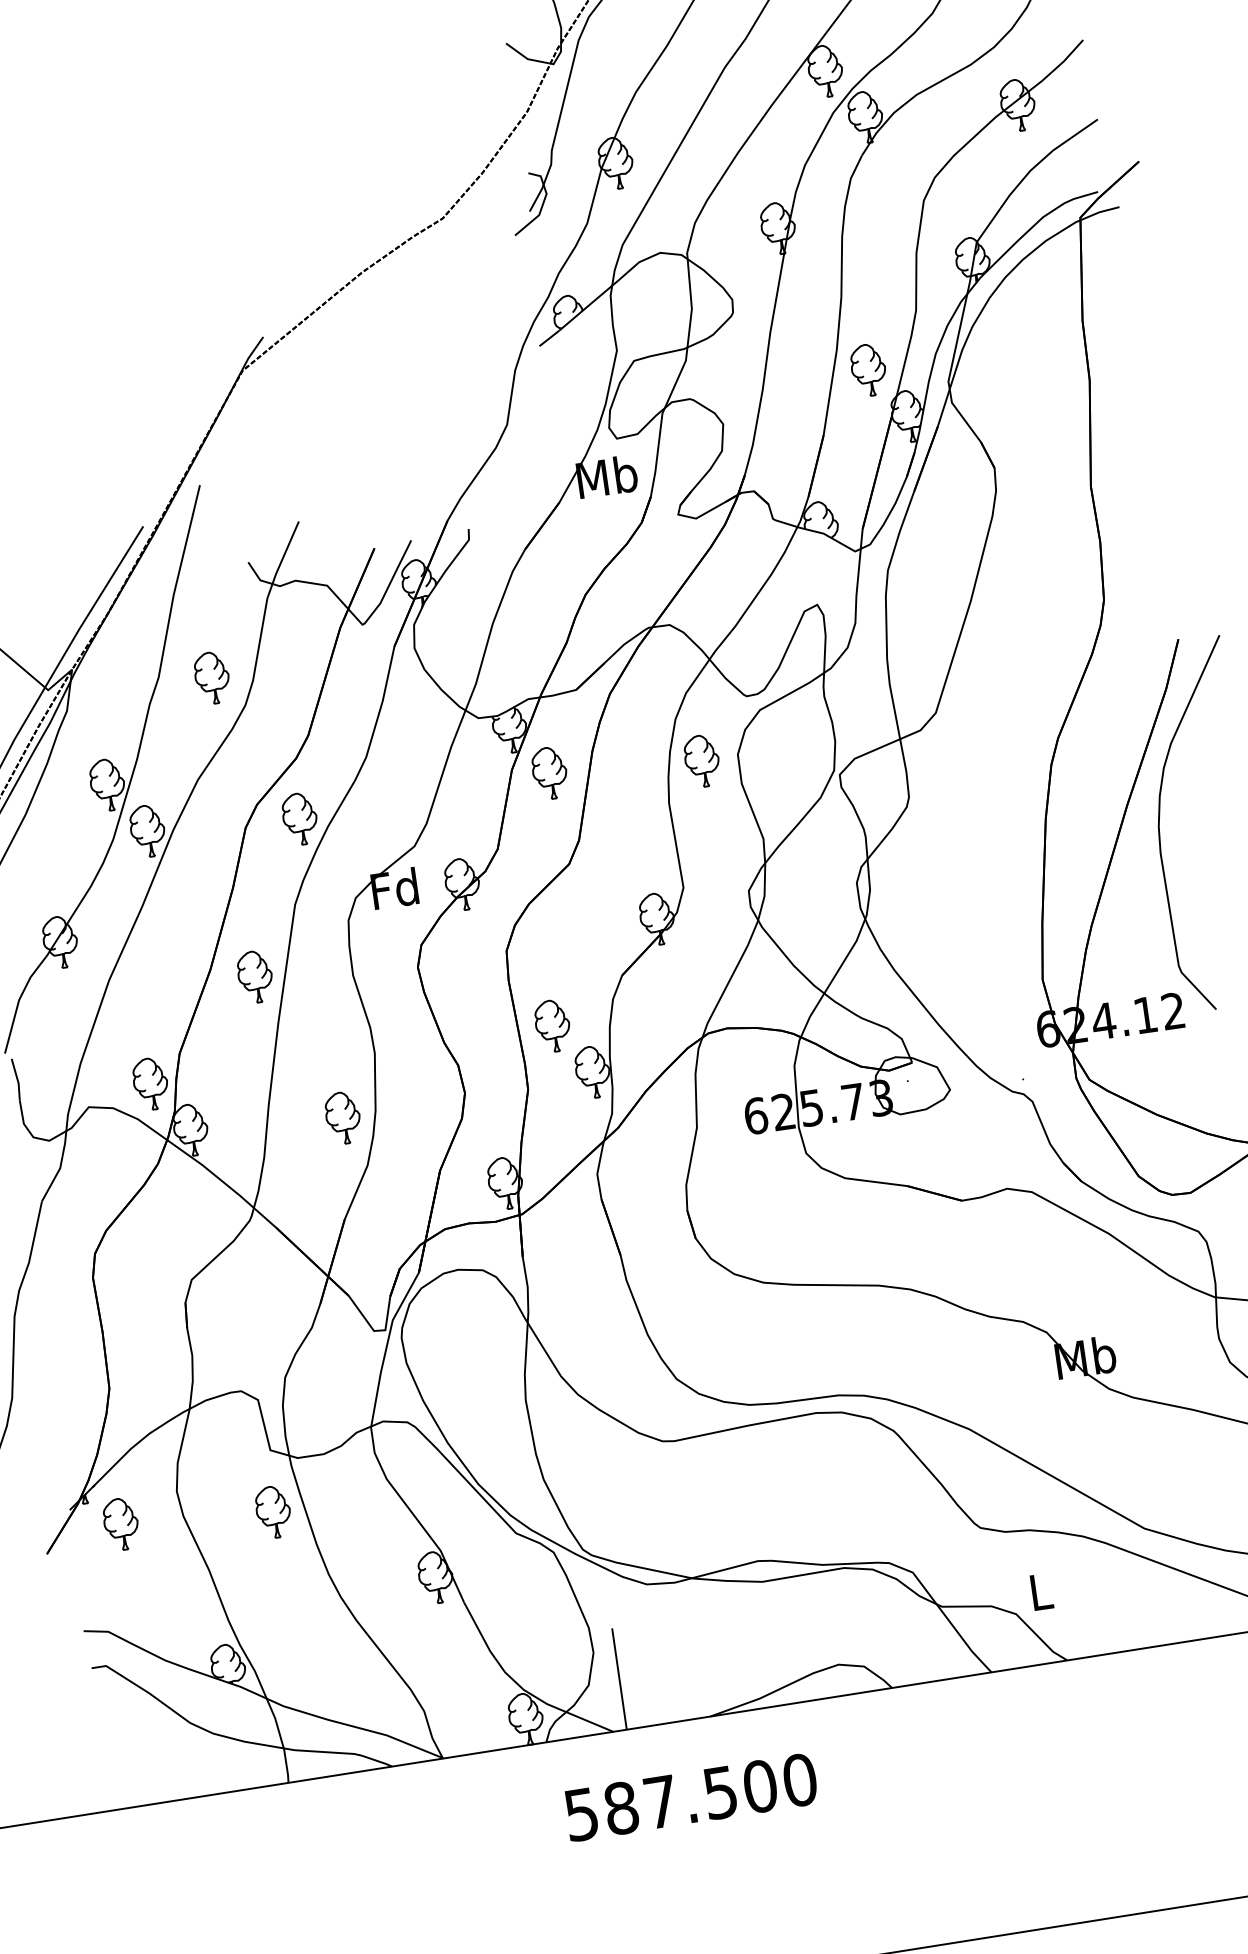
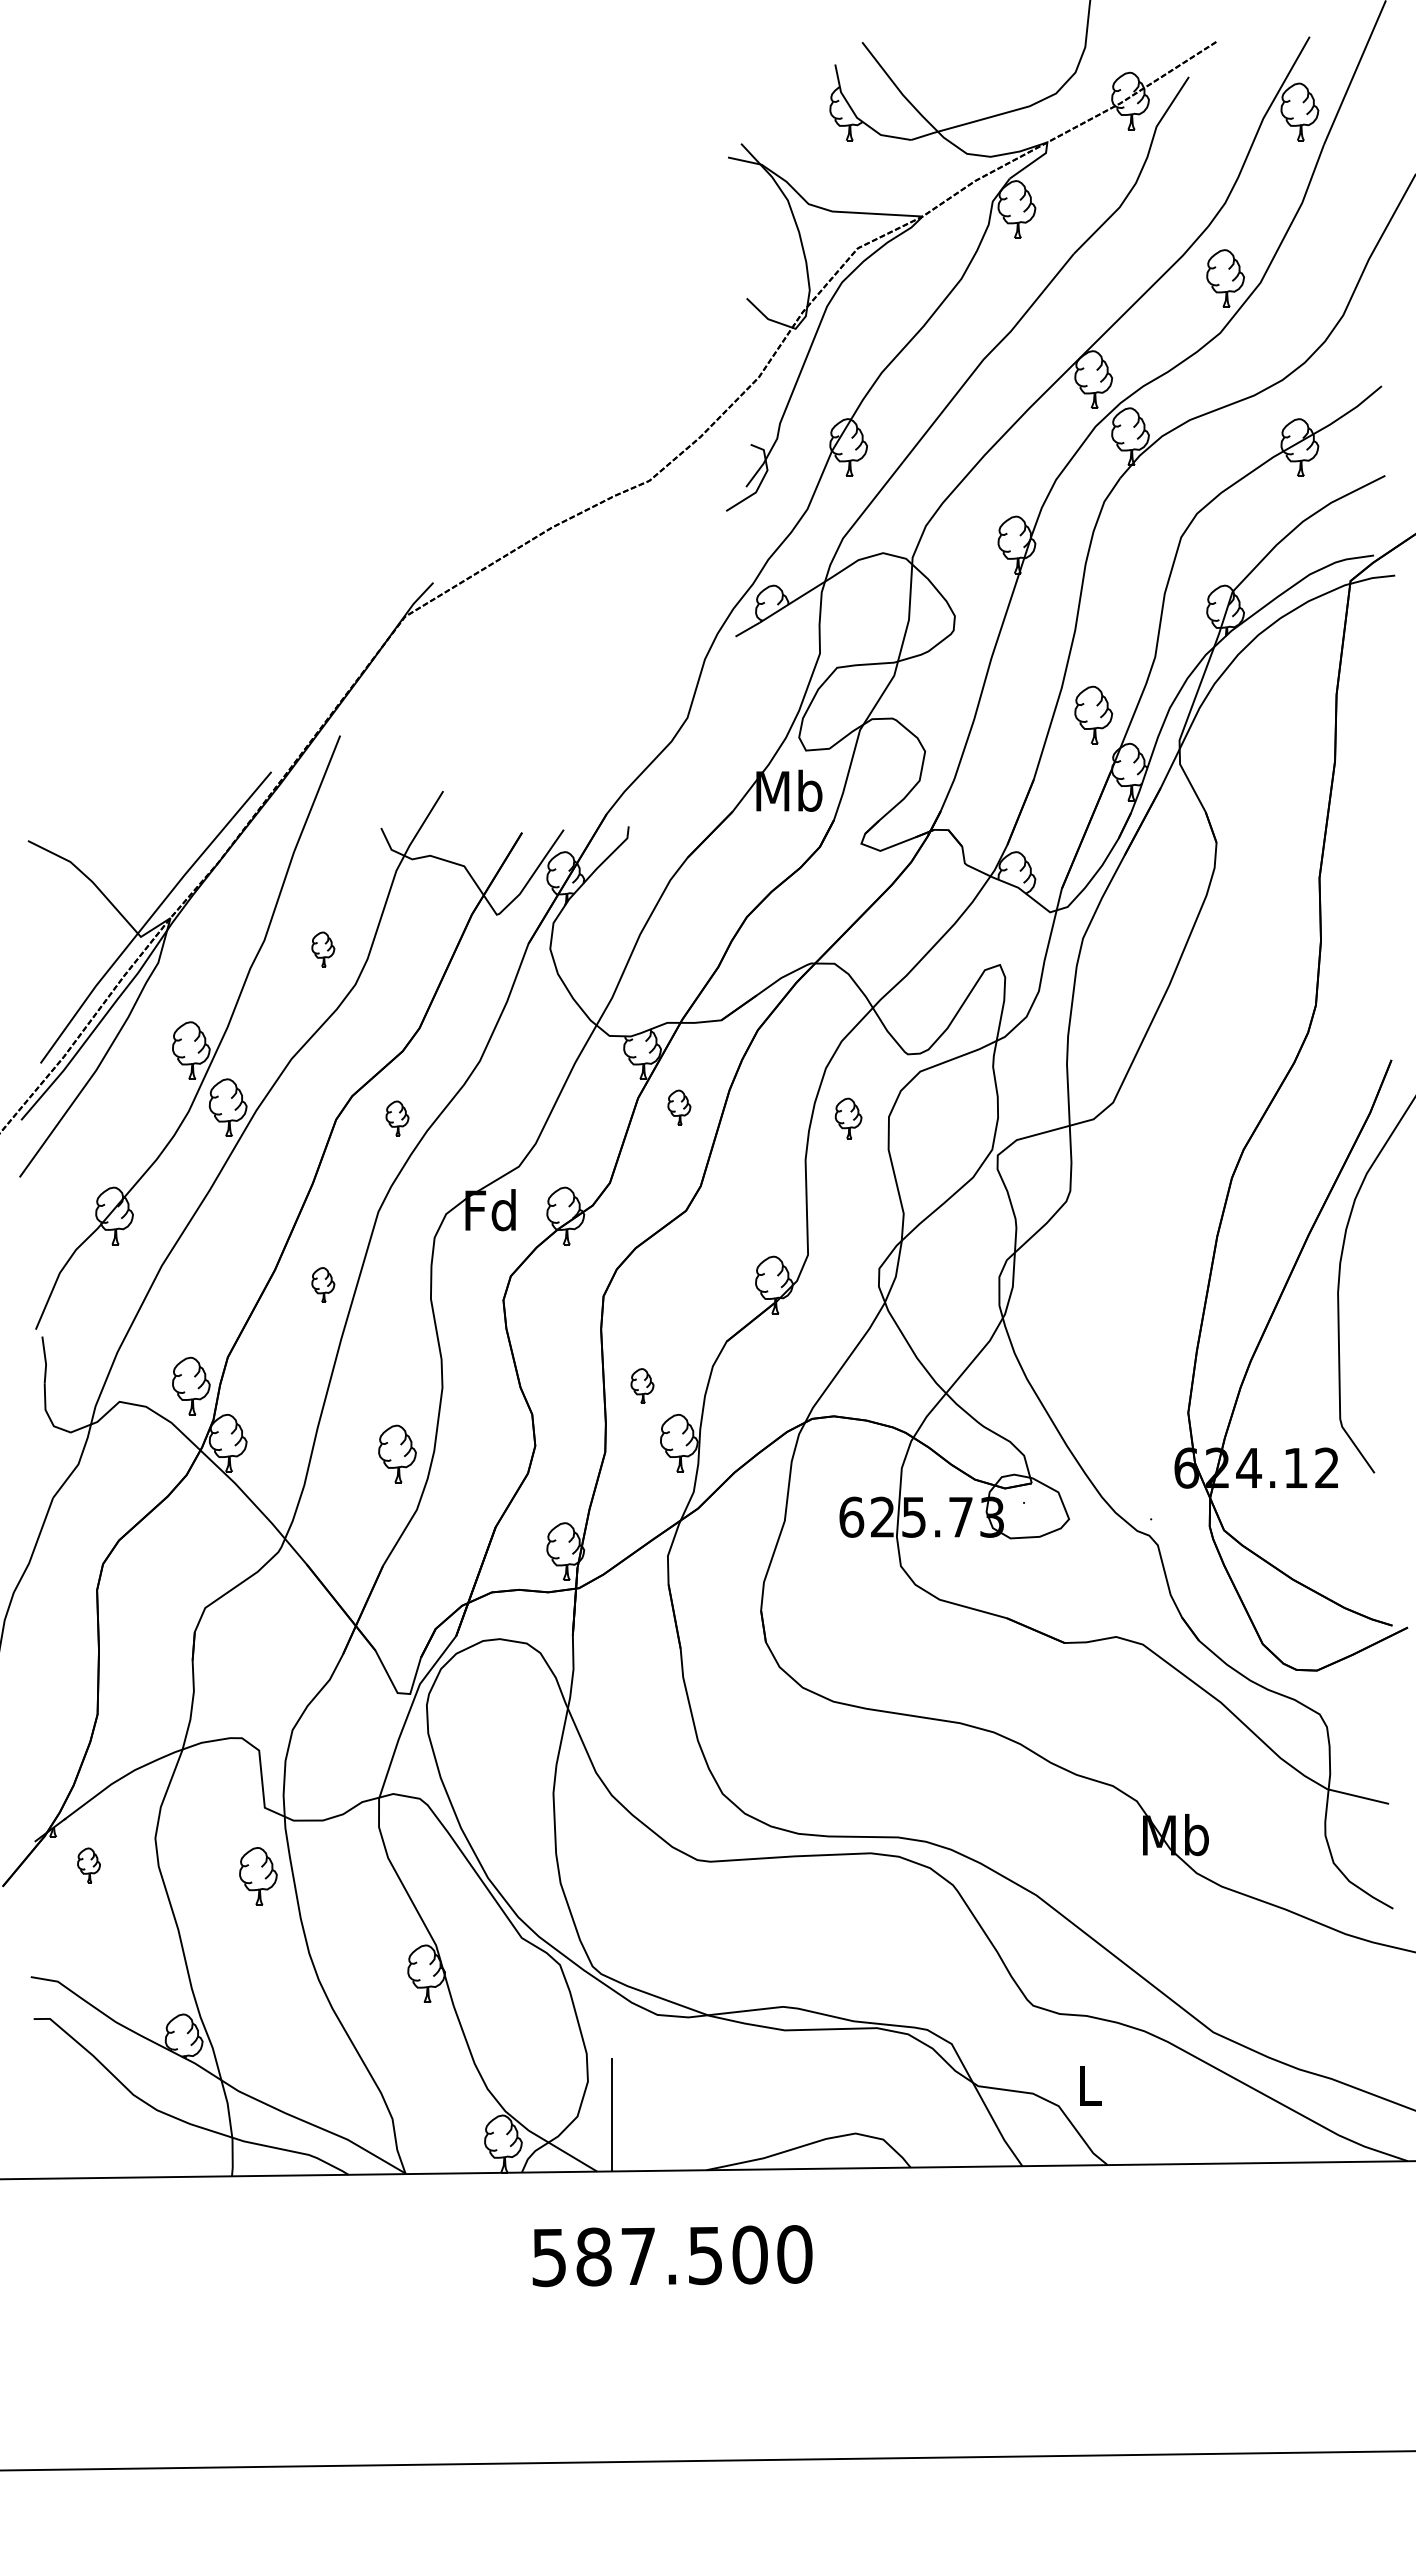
part: (212, 677) -> (323, 949), size x0.6
part: (702, 761) -> (848, 1118), size x0.7
part: (550, 773) -> (679, 1107), size x0.6
part: (300, 819) -> (397, 1118), size x0.6
part: (255, 976) -> (323, 1284), size x0.6
part: (552, 1025) -> (642, 1385), size x0.6
part: (120, 1524) -> (88, 1865), size x0.6

